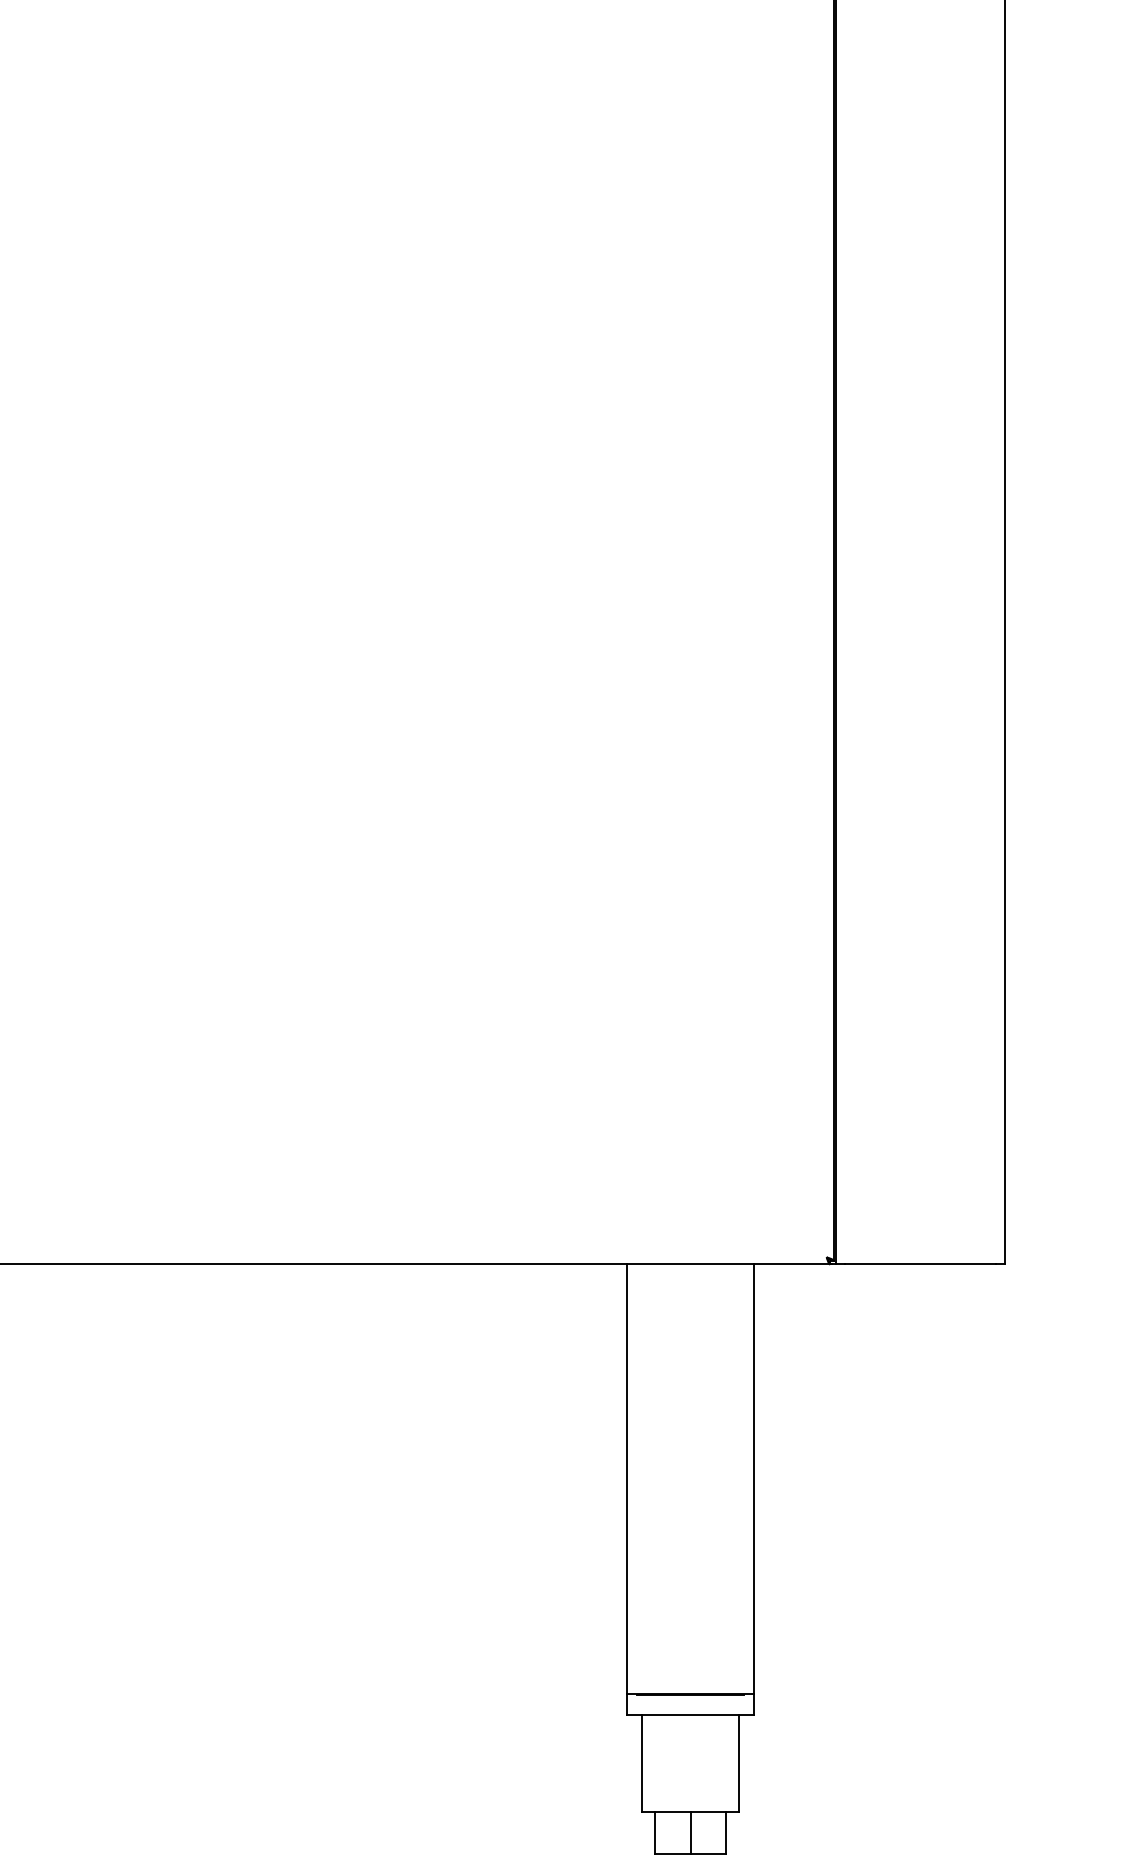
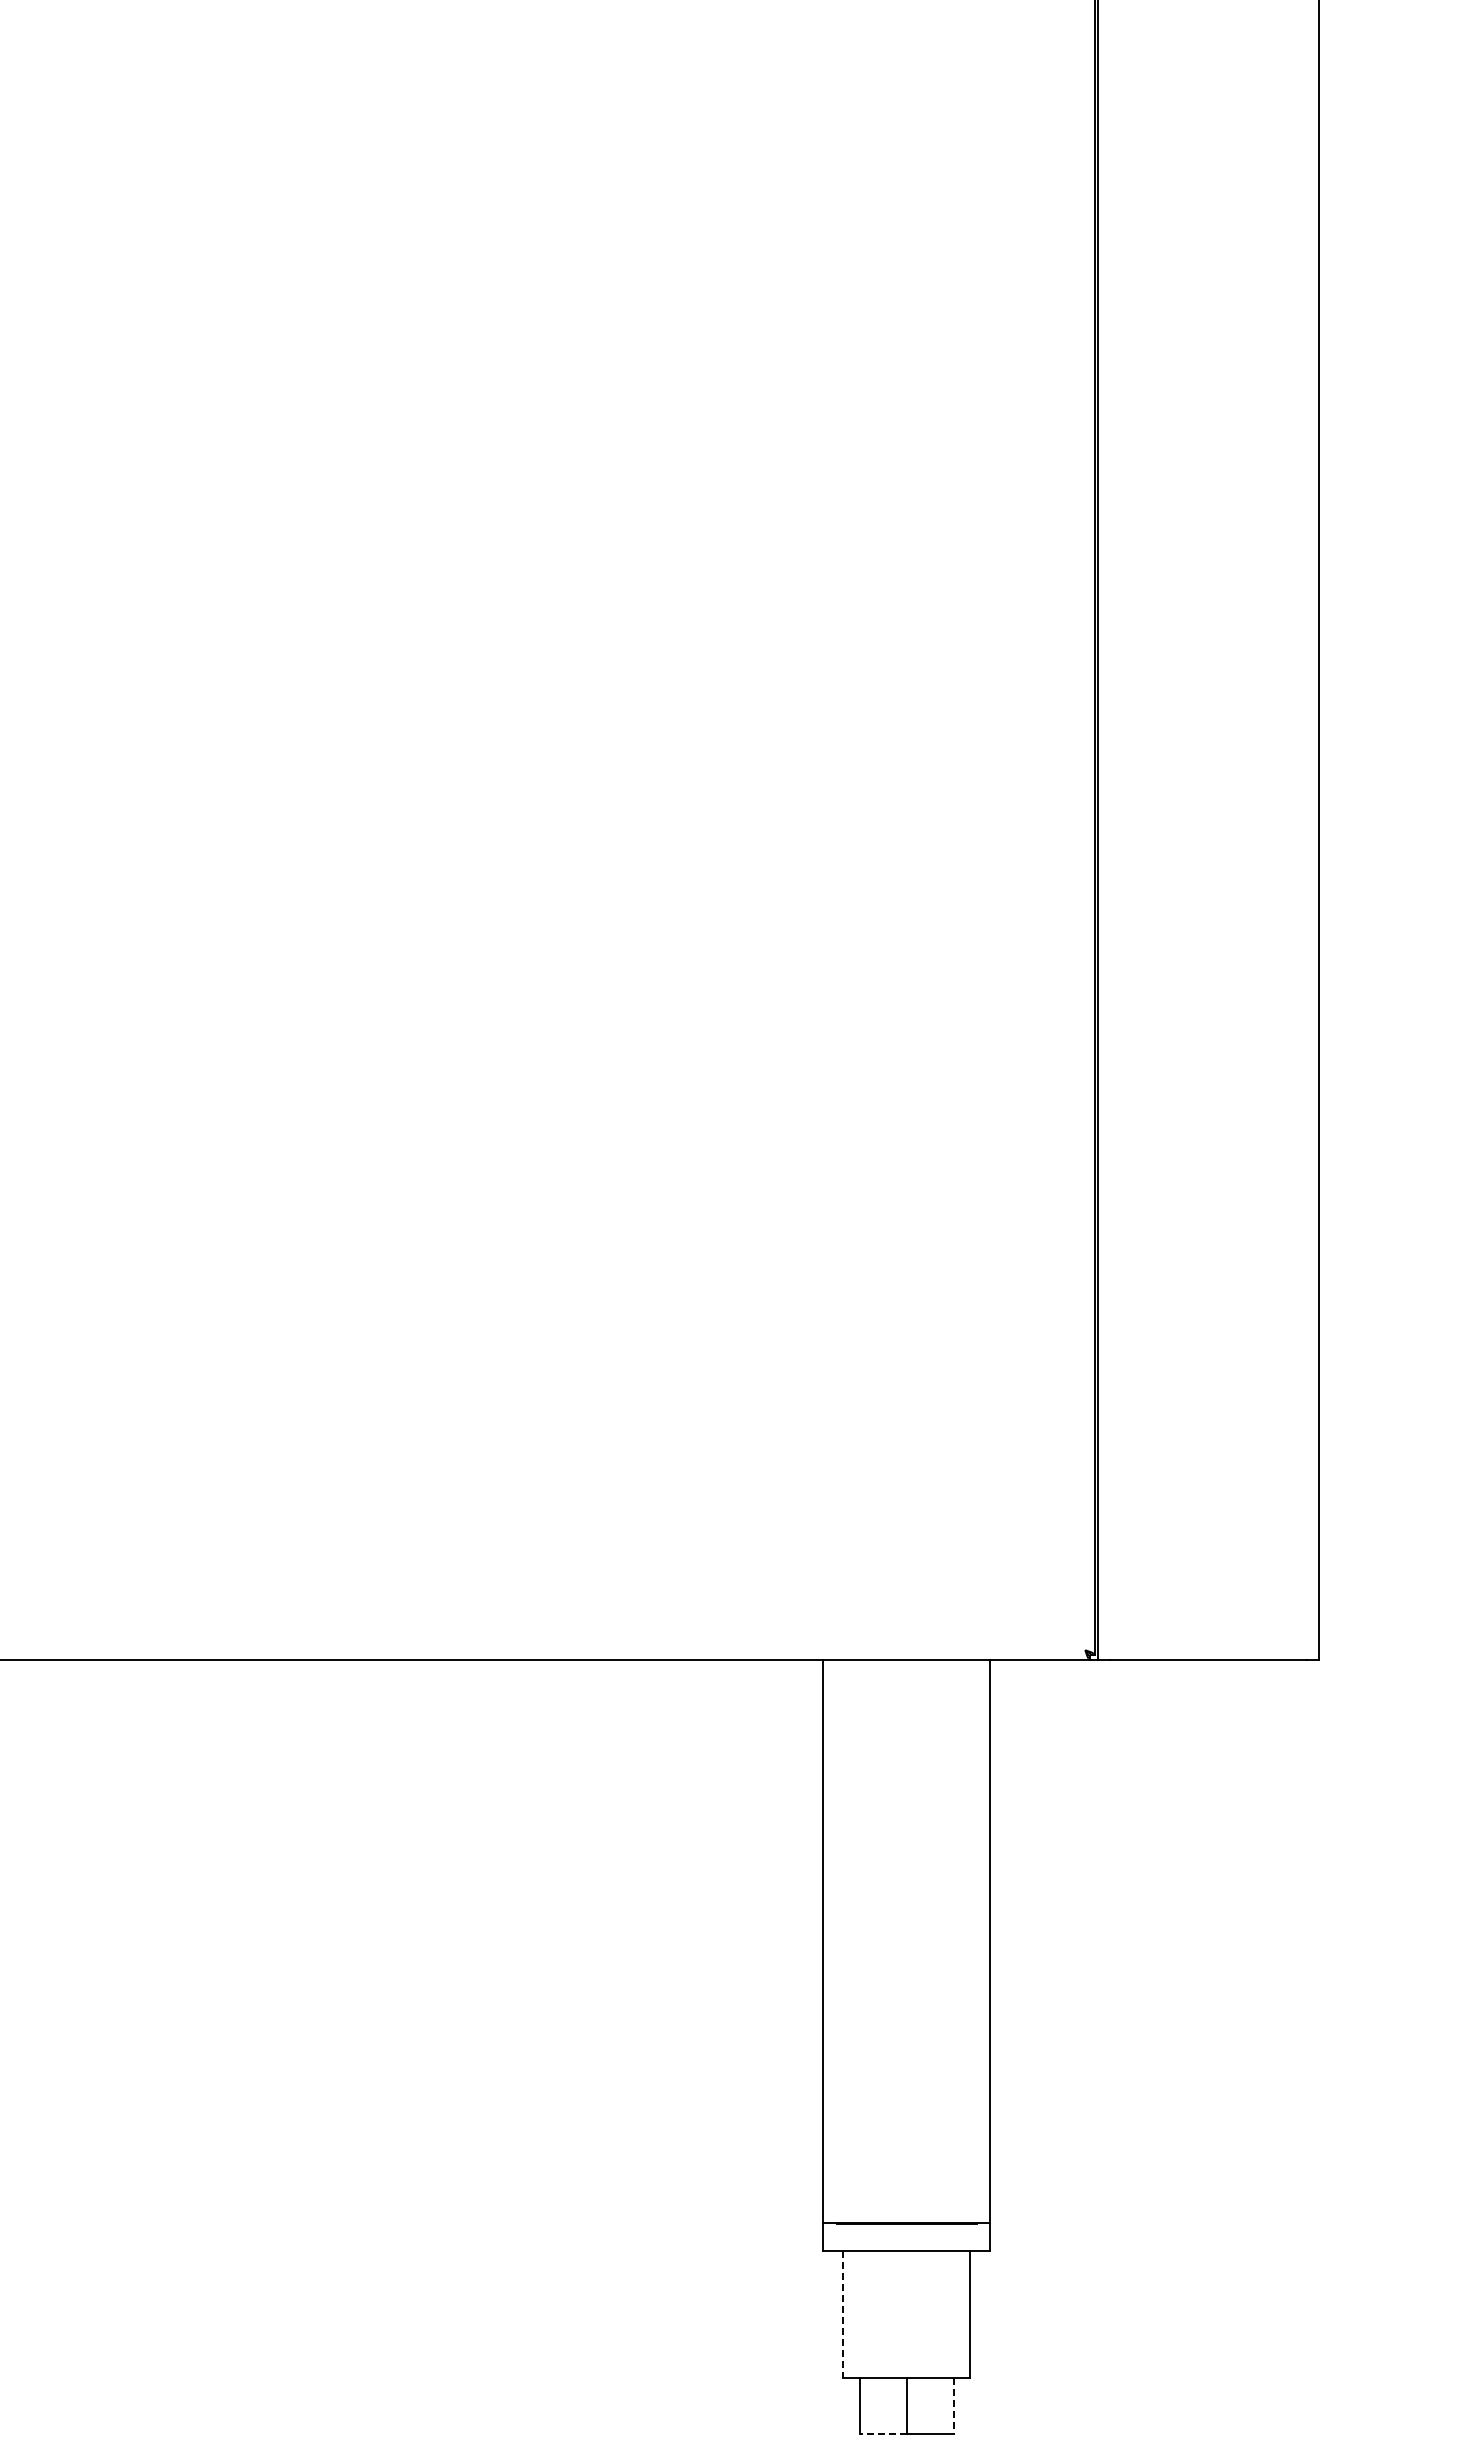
line: (641, 1763) -> (842, 2314), solid -> dashed
line: (726, 1832) -> (953, 2405), solid -> dashed
line: (672, 1853) -> (883, 2433), solid -> dashed

